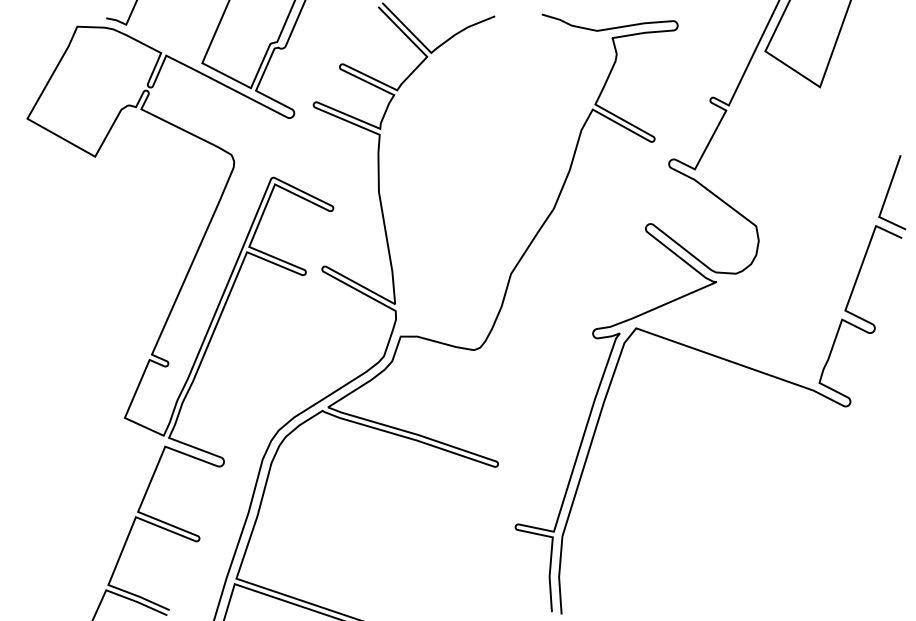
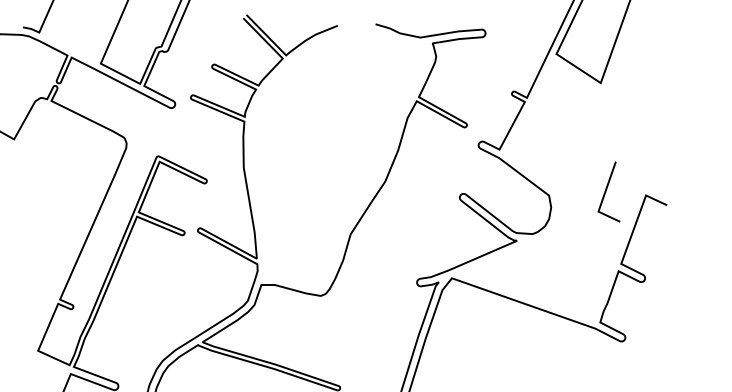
line: (889, 191) -> (606, 191), moved

